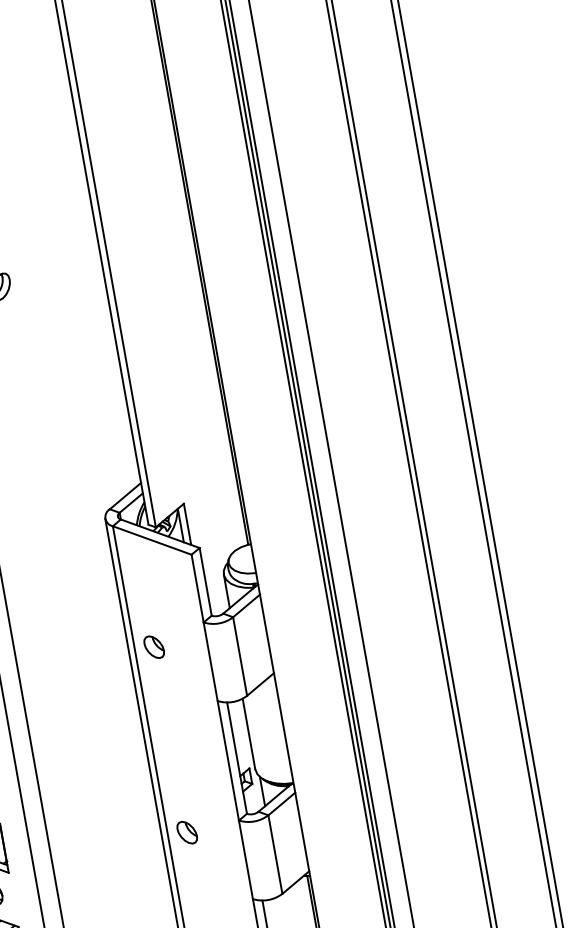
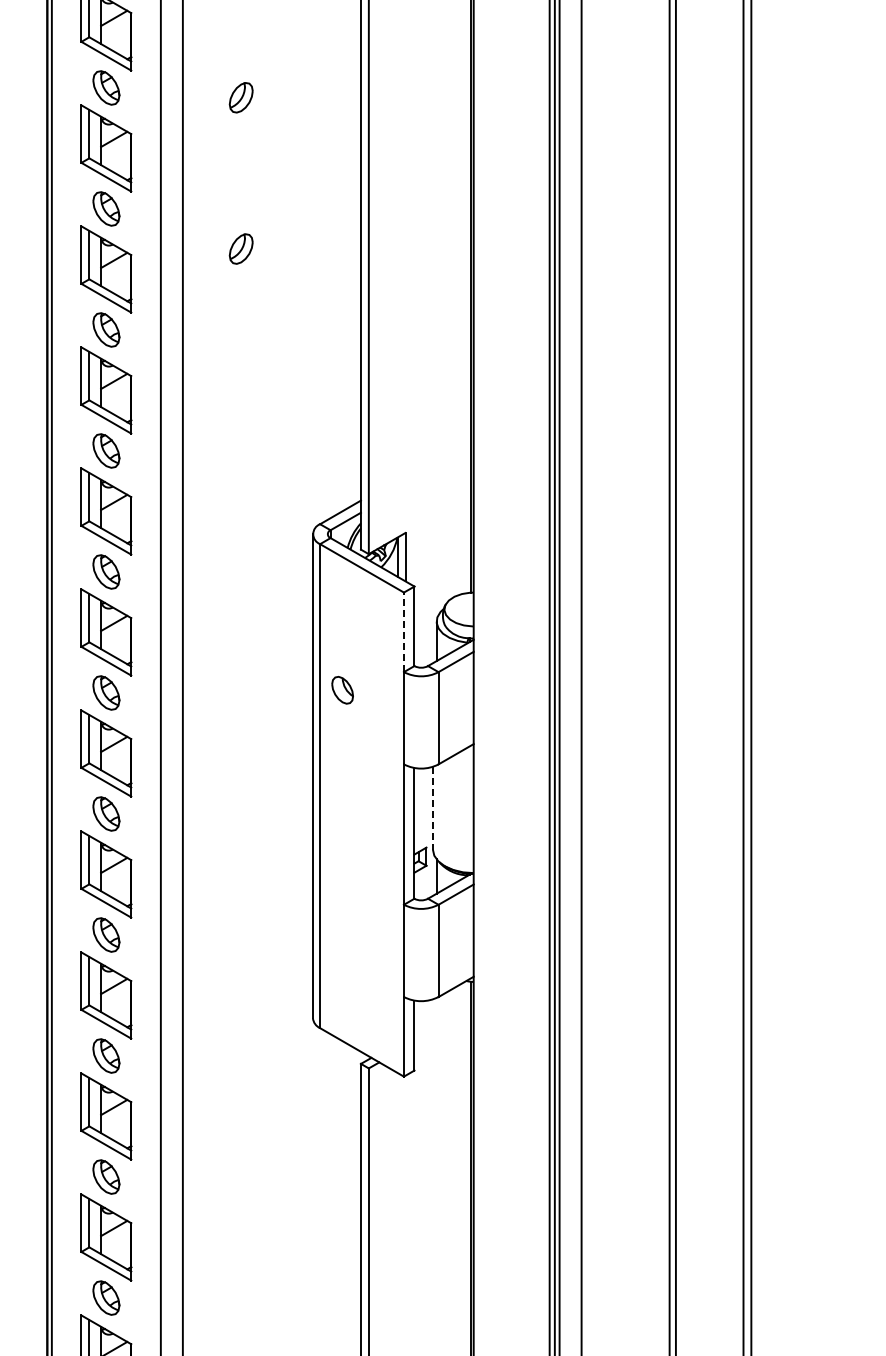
line: (197, 588) -> (403, 632), solid -> dashed
line: (248, 734) -> (432, 808), solid -> dashed
part: (187, 832) -> (342, 907), removed

